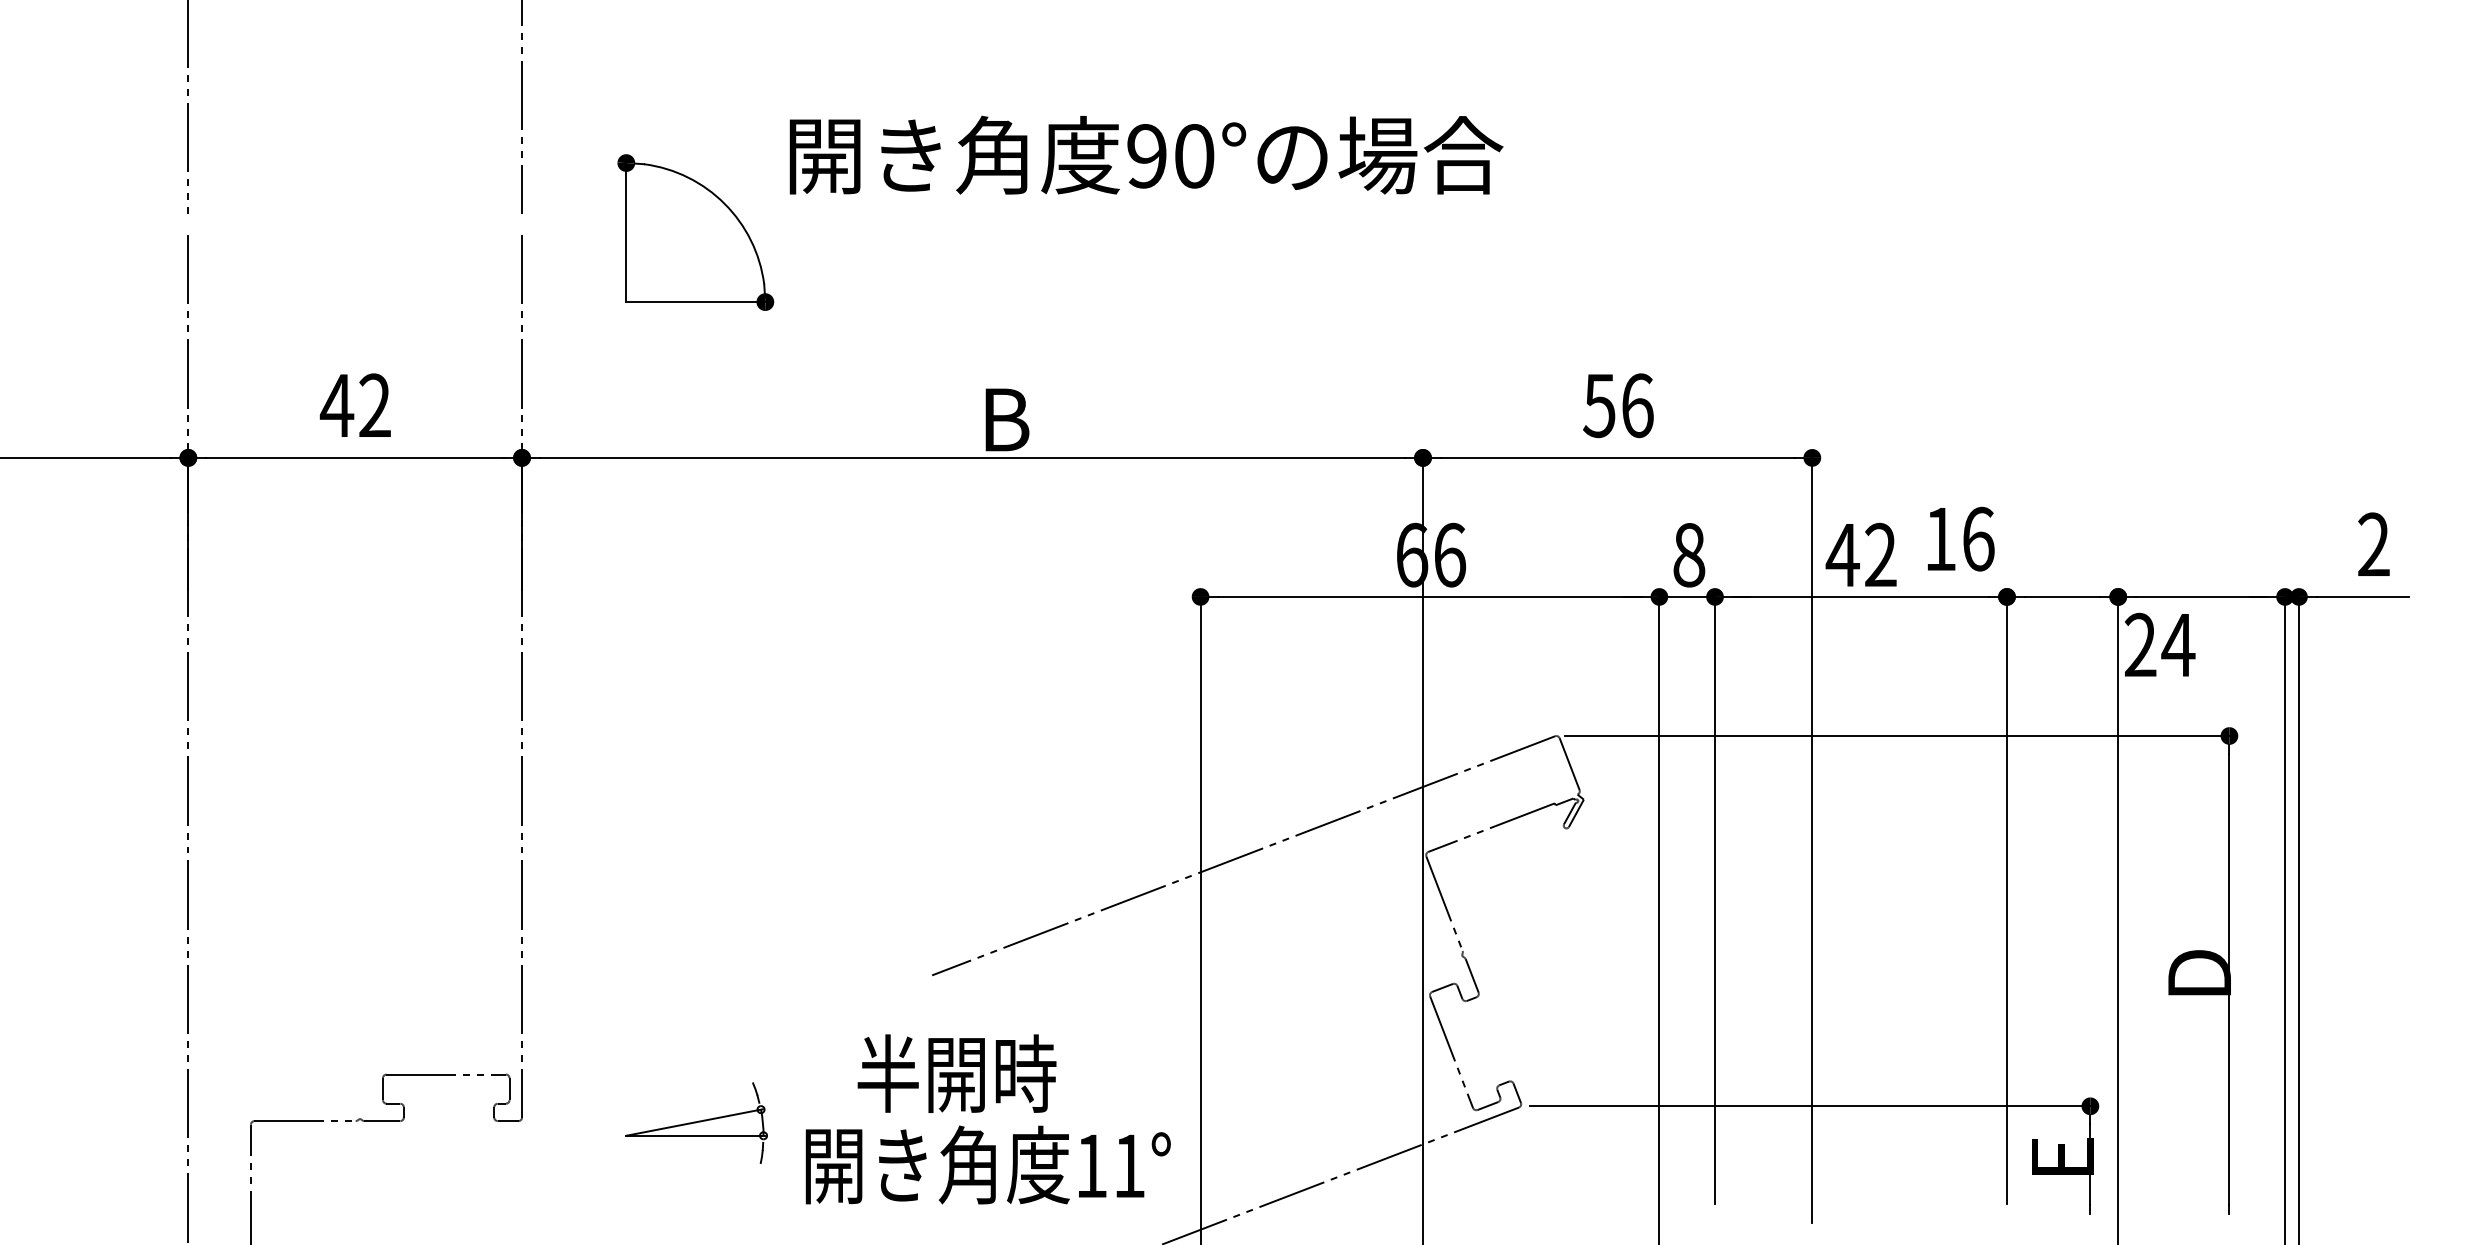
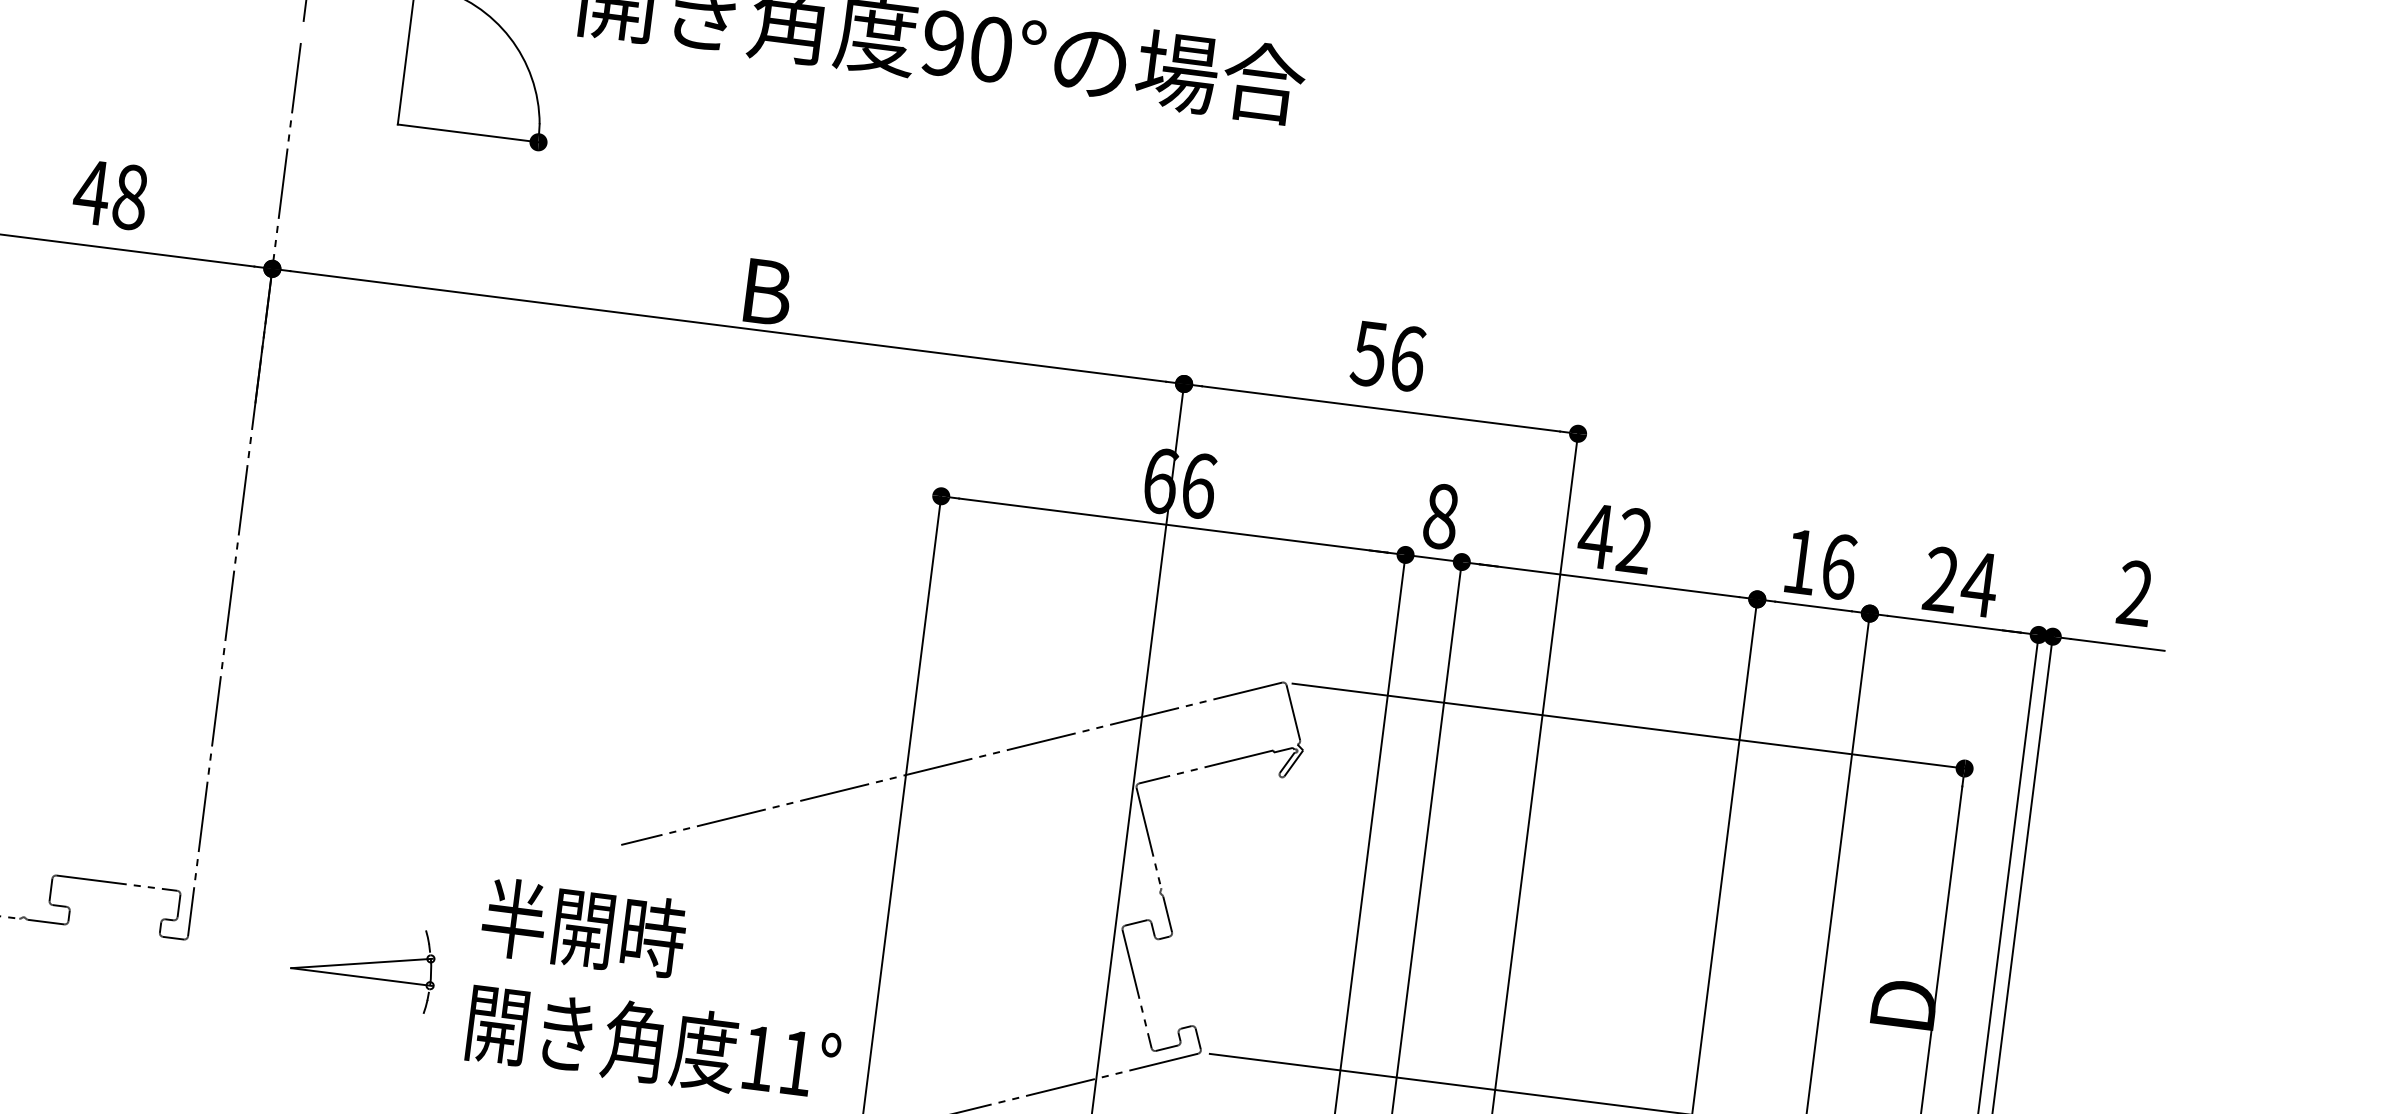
text: (375, 405) -> (130, 197), 42 -> 48
text: (1961, 538) -> (1821, 563), moved
text: (2160, 644) -> (1961, 581), moved
text: (956, 1073) -> (583, 927), moved

